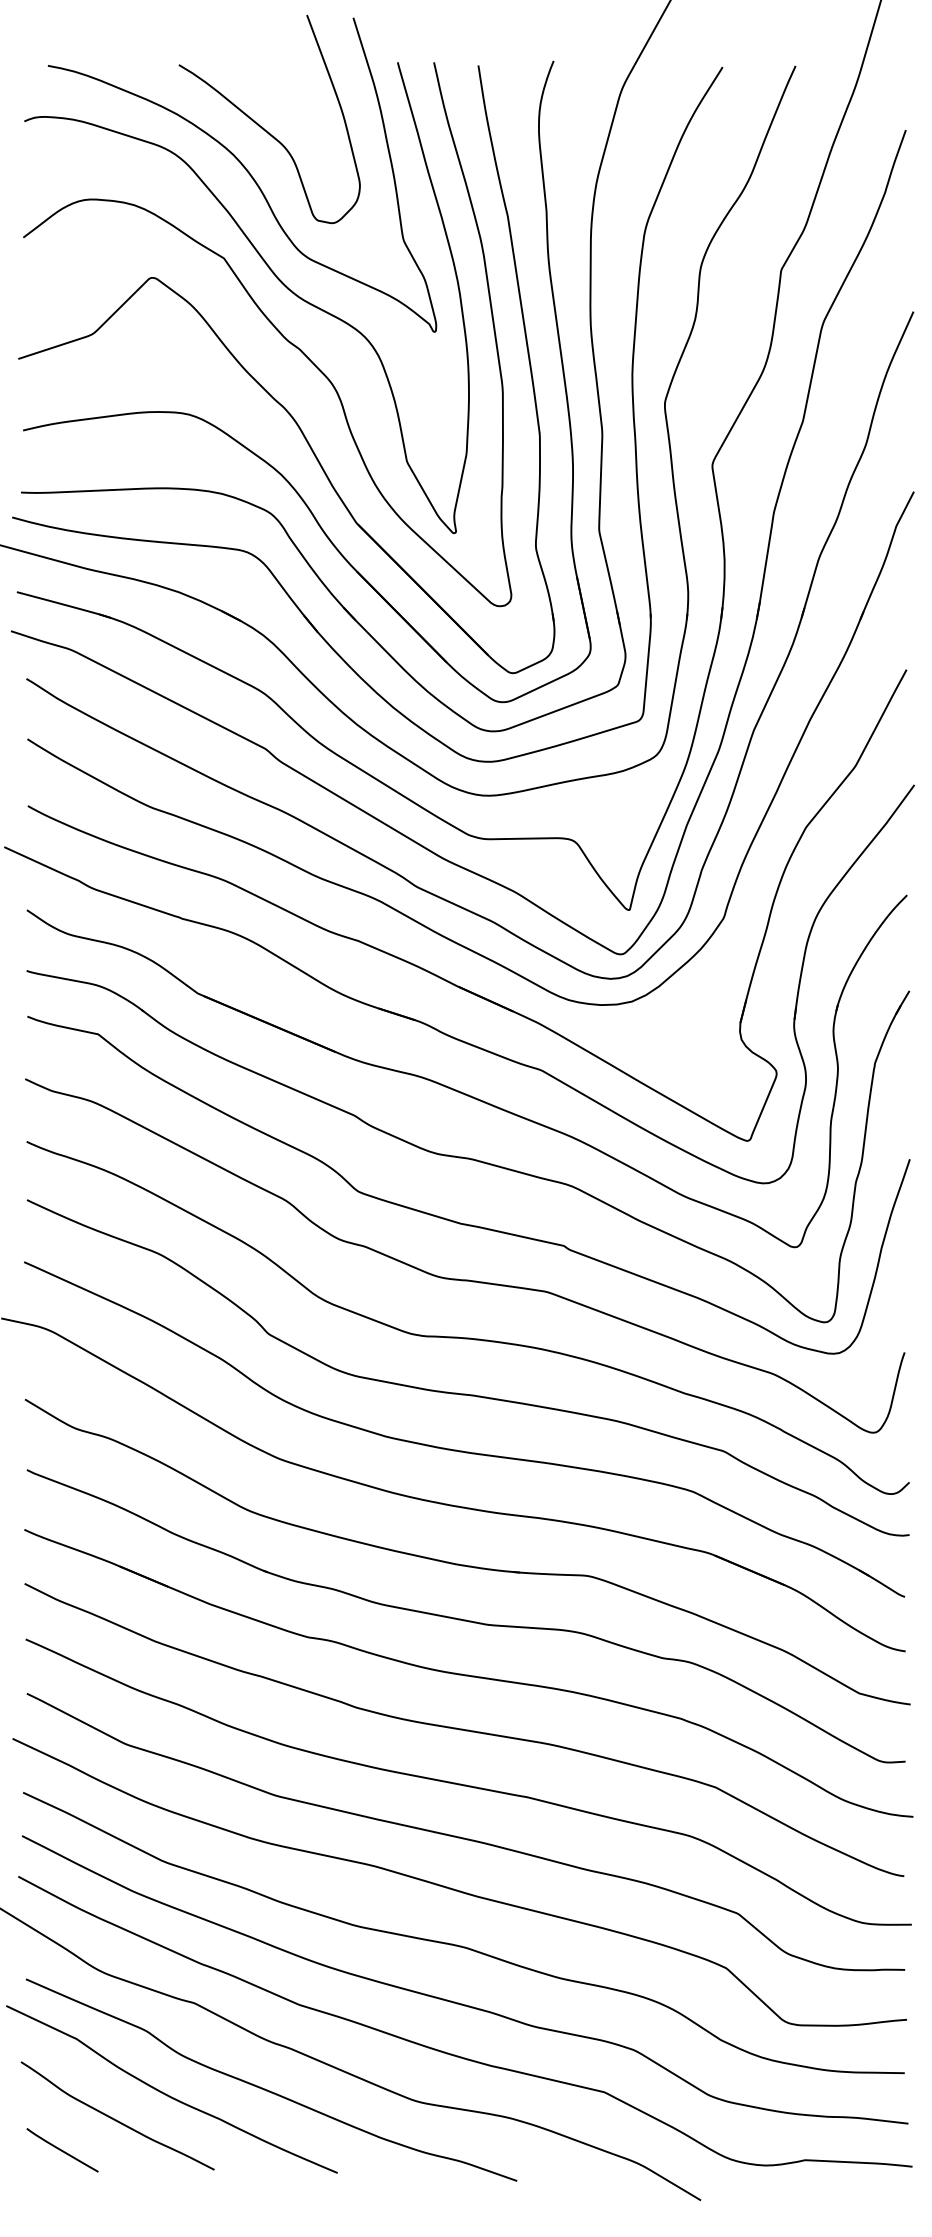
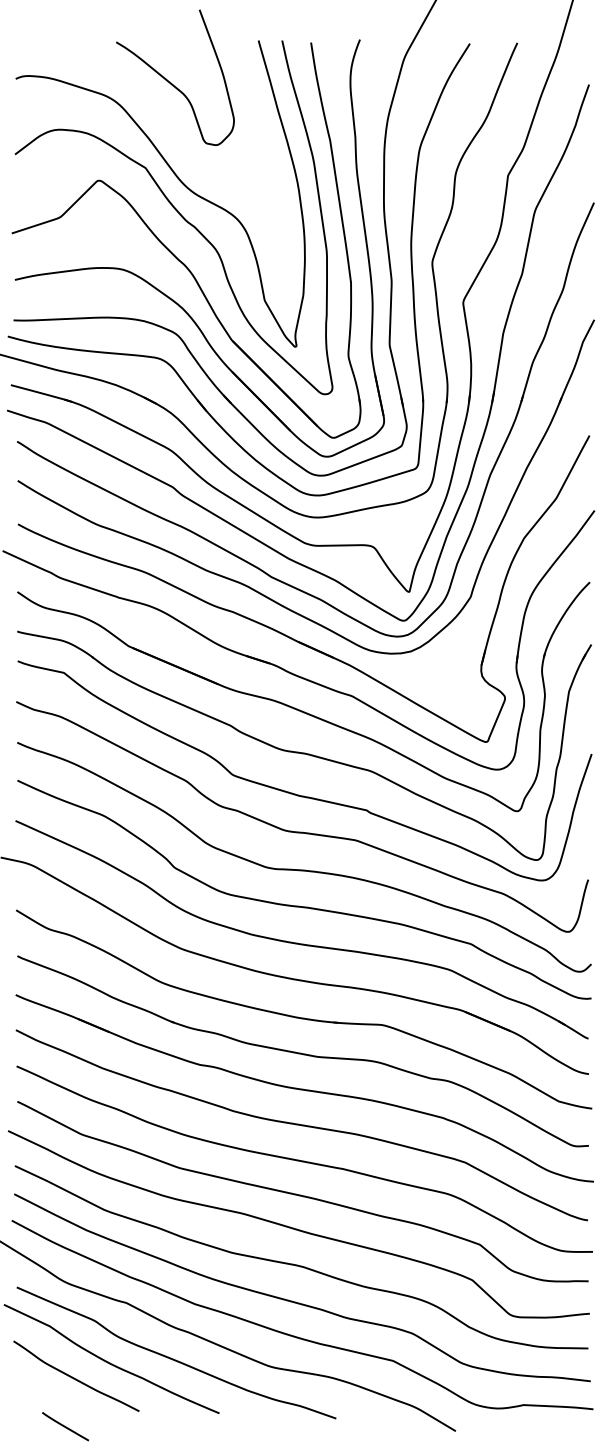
curve: (245, 171) -> (159, 111), removed
line: (62, 2150) -> (65, 1426), moved

